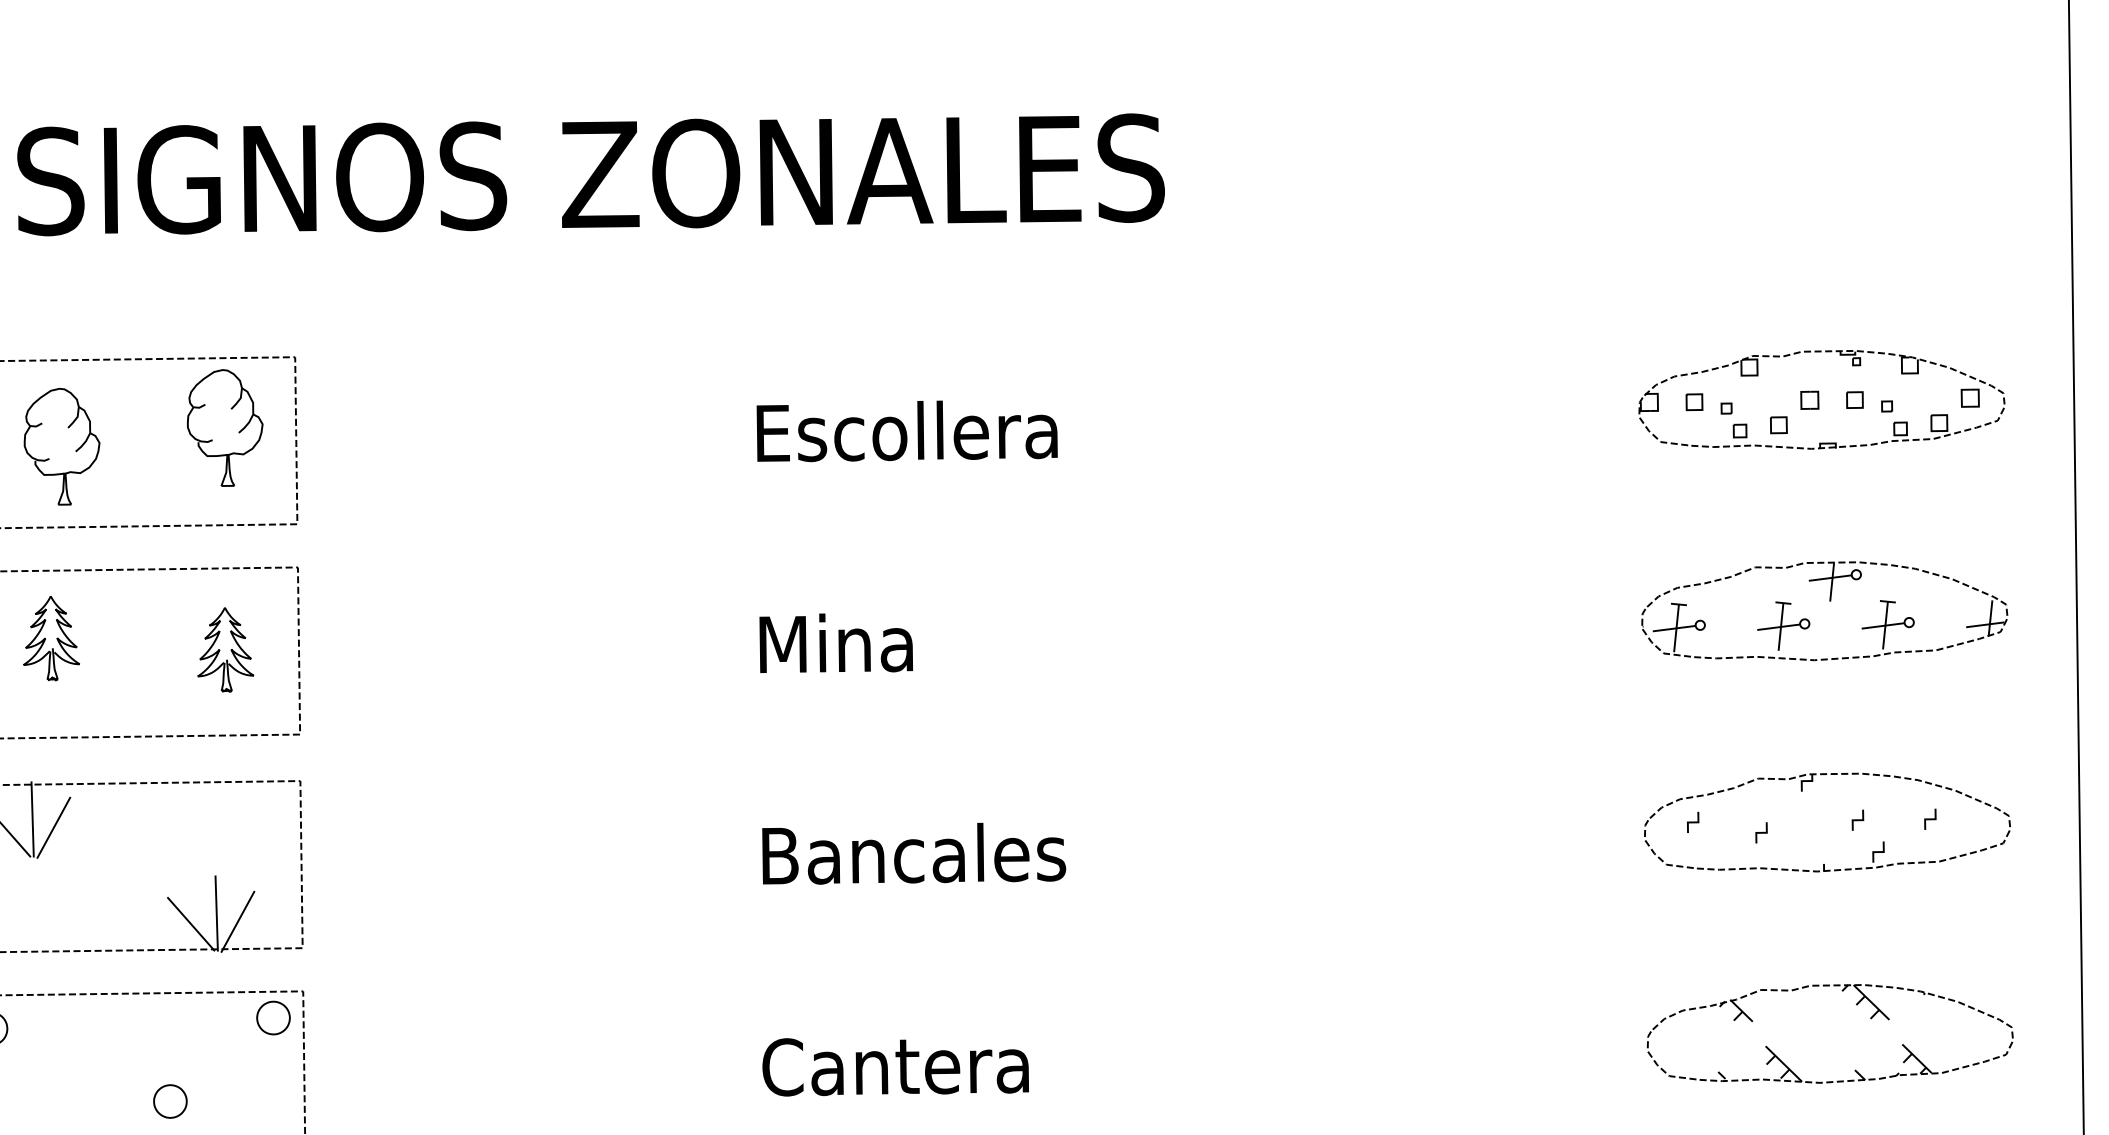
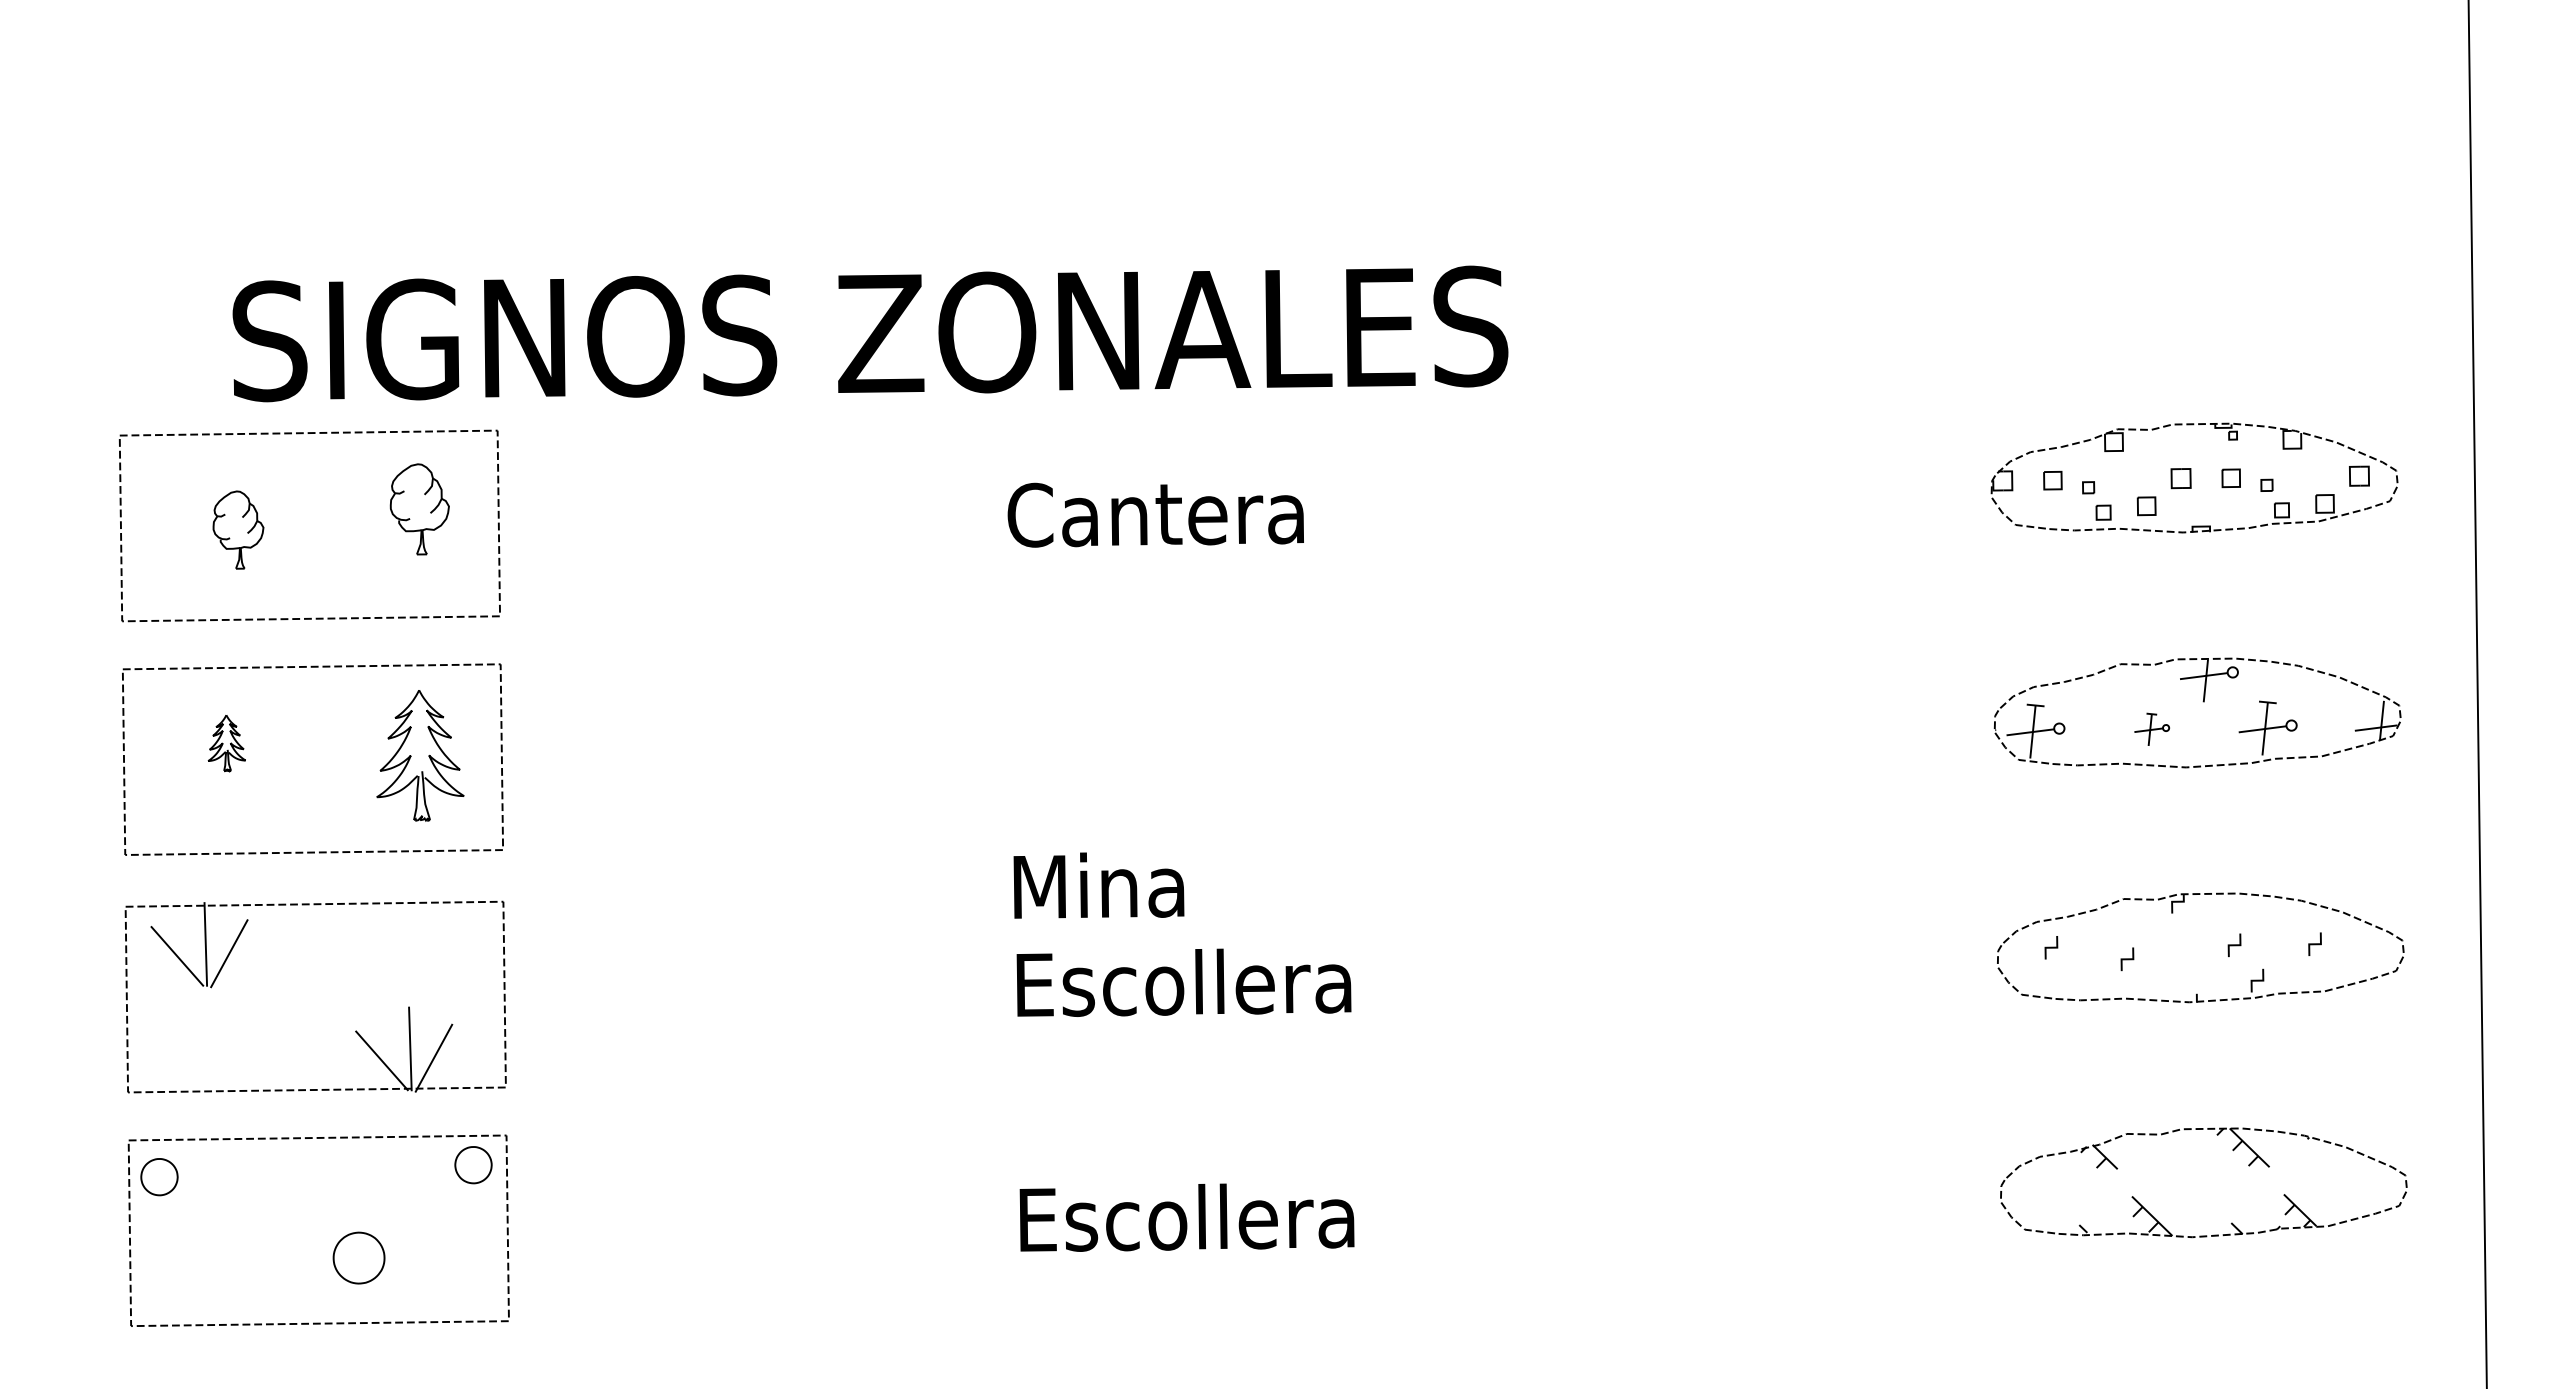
text: (591, 174) -> (870, 333), moved
part: (224, 428) -> (419, 509), size x0.7
text: (905, 431) -> (1176, 513), Escollera -> Cantera
part: (62, 446) -> (238, 529), size x0.6
part: (1783, 626) -> (2151, 729), size x0.6
part: (51, 638) -> (226, 743), size x0.6
text: (835, 643) -> (1098, 885), moved
part: (225, 649) -> (420, 755), size x1.4
text: (917, 853) -> (1189, 982), Bancales -> Escollera
text: (914, 1065) -> (1185, 1217), Cantera -> Escollera
part: (170, 1101) -> (358, 1257), size x1.4

